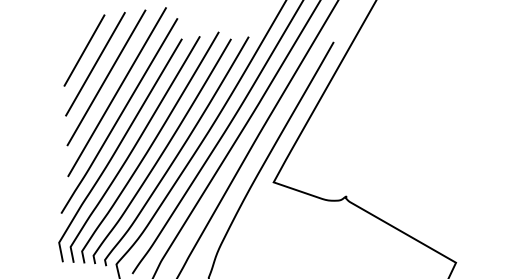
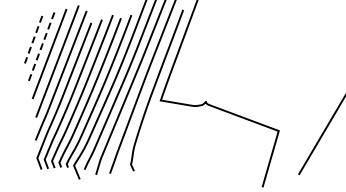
line: (84, 51) -> (33, 40), solid -> dashed
line: (95, 63) -> (41, 46), solid -> dashed

